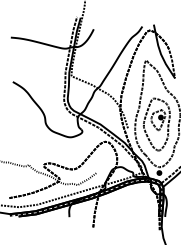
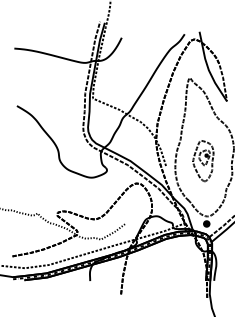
part: (156, 124) -> (203, 160), size x0.6

